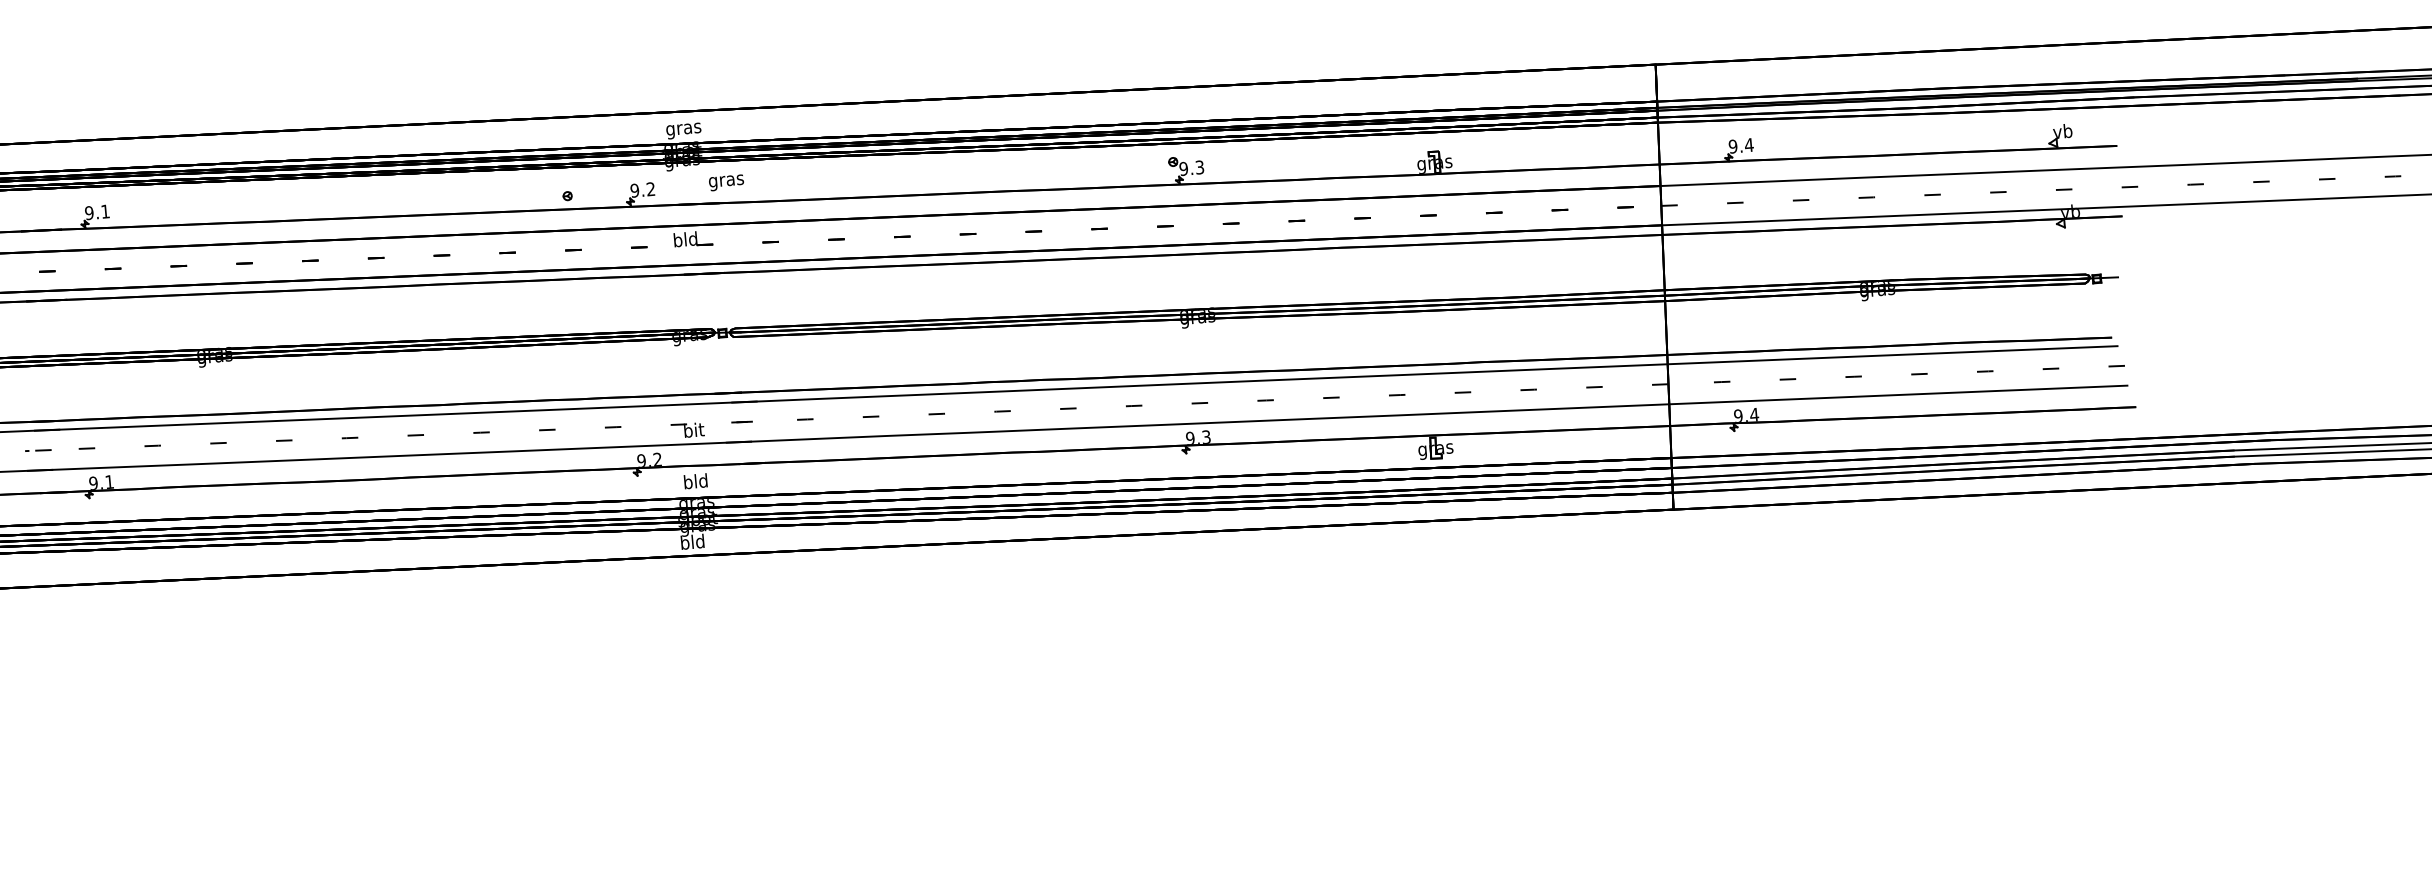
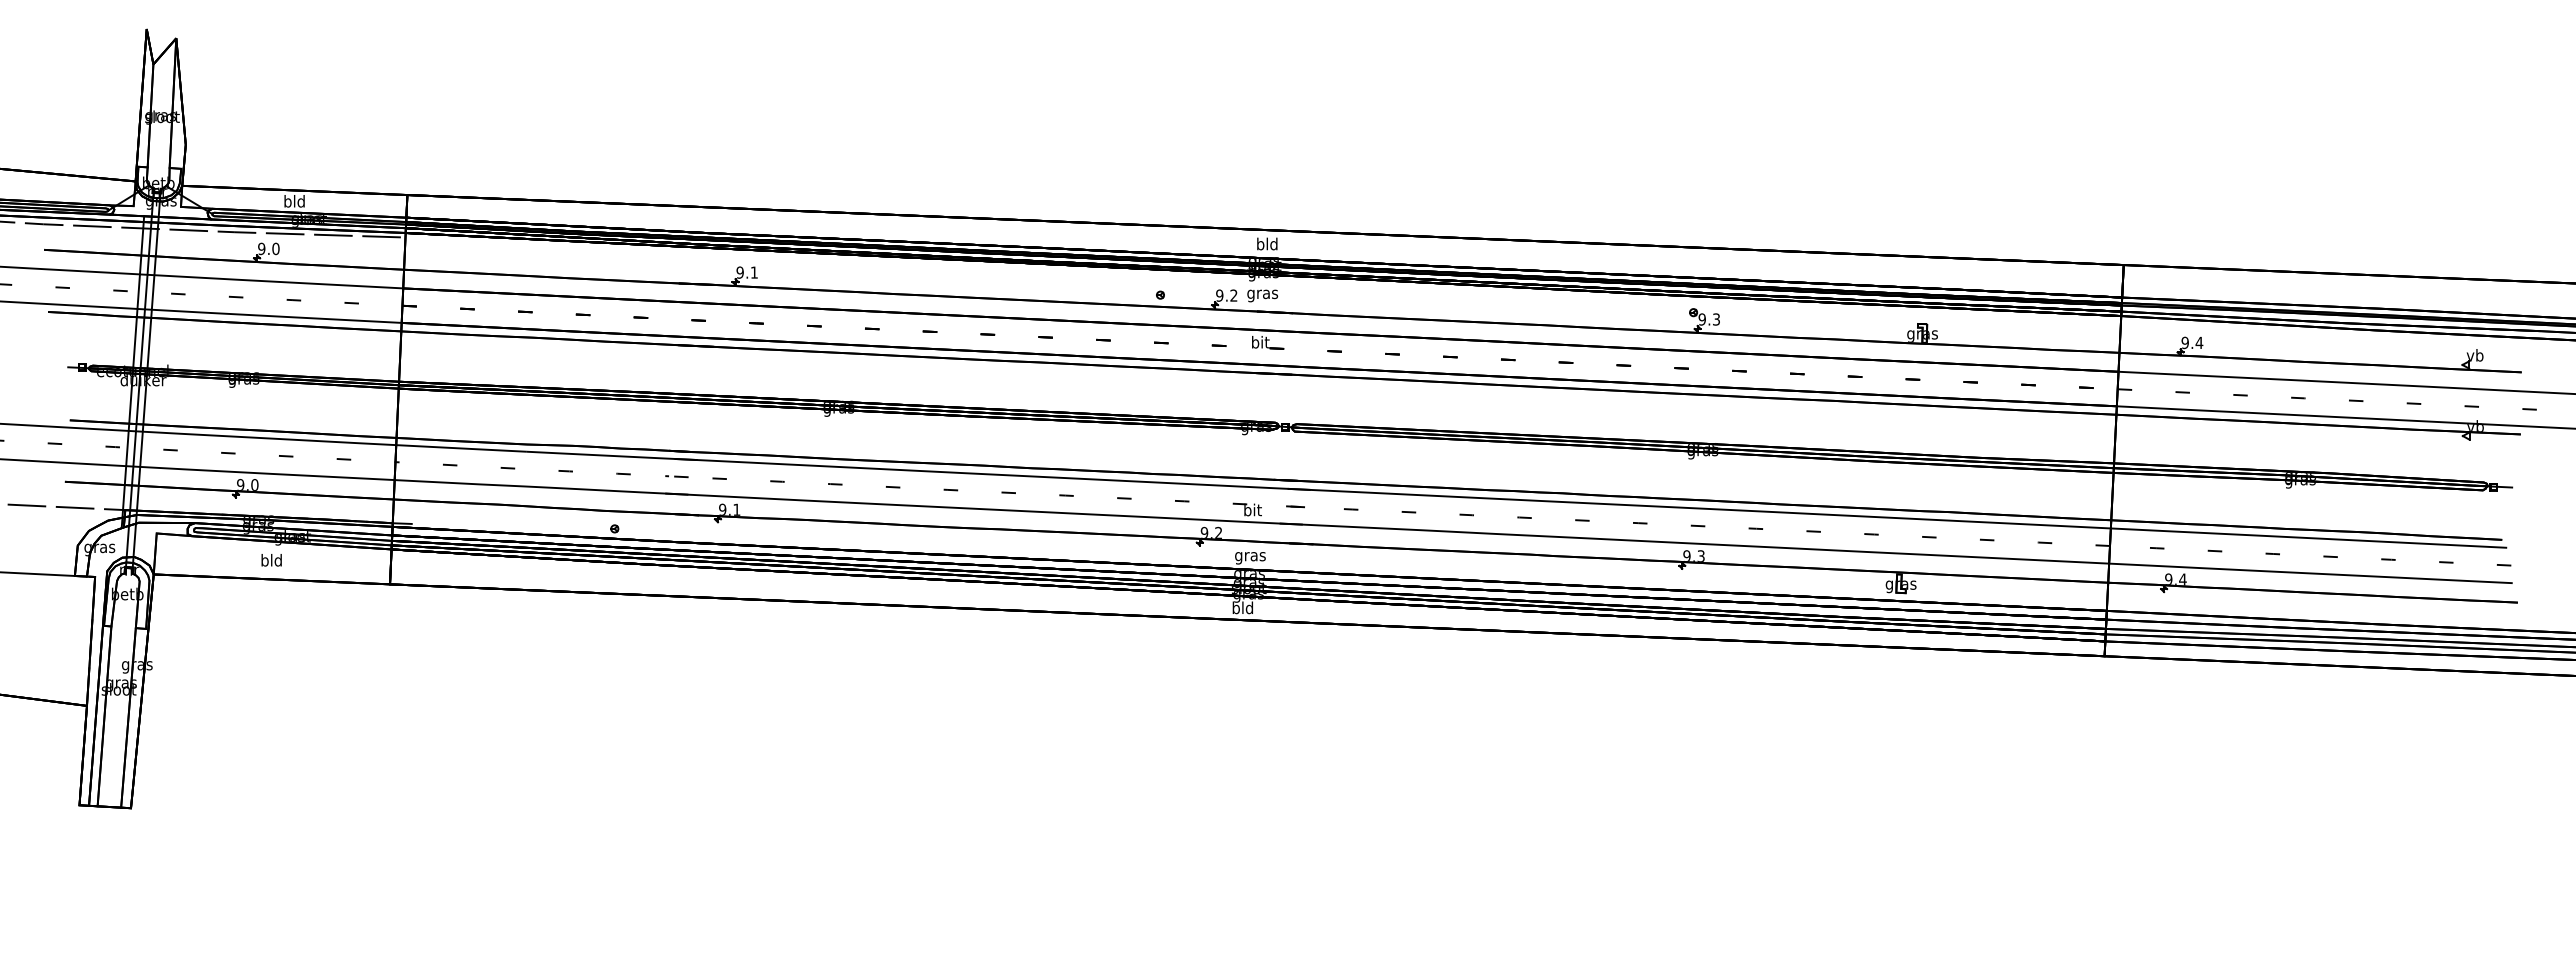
text: (683, 129) -> (1267, 245), gras -> bld
text: (726, 182) -> (1262, 295), moved
text: (685, 239) -> (1260, 342), bld -> bit
text: (696, 483) -> (1250, 556), bld -> gras

